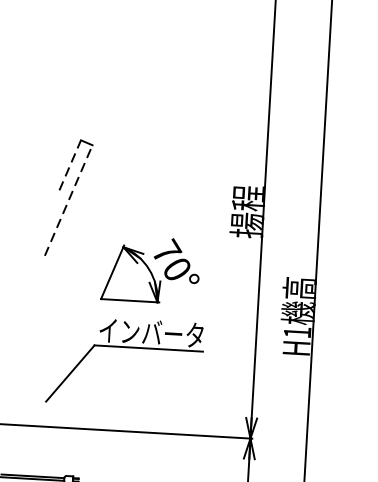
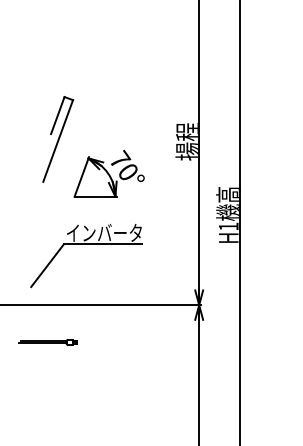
line: (69, 165) -> (57, 115), dashed -> solid
line: (69, 199) -> (58, 140), dashed -> solid
part: (149, 269) -> (108, 173), moved
part: (125, 347) -> (86, 244), moved

